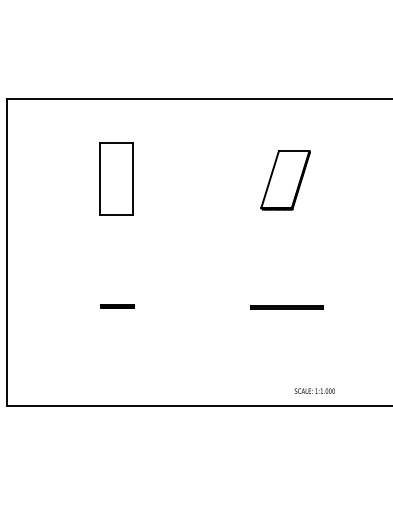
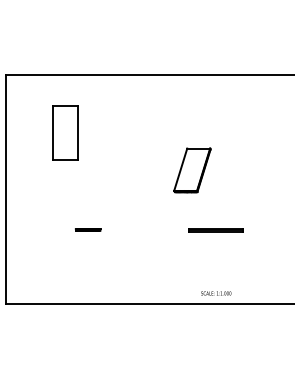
part: (116, 177) -> (65, 132), moved
part: (285, 180) -> (192, 170), moved
text: (315, 391) -> (216, 293), moved

